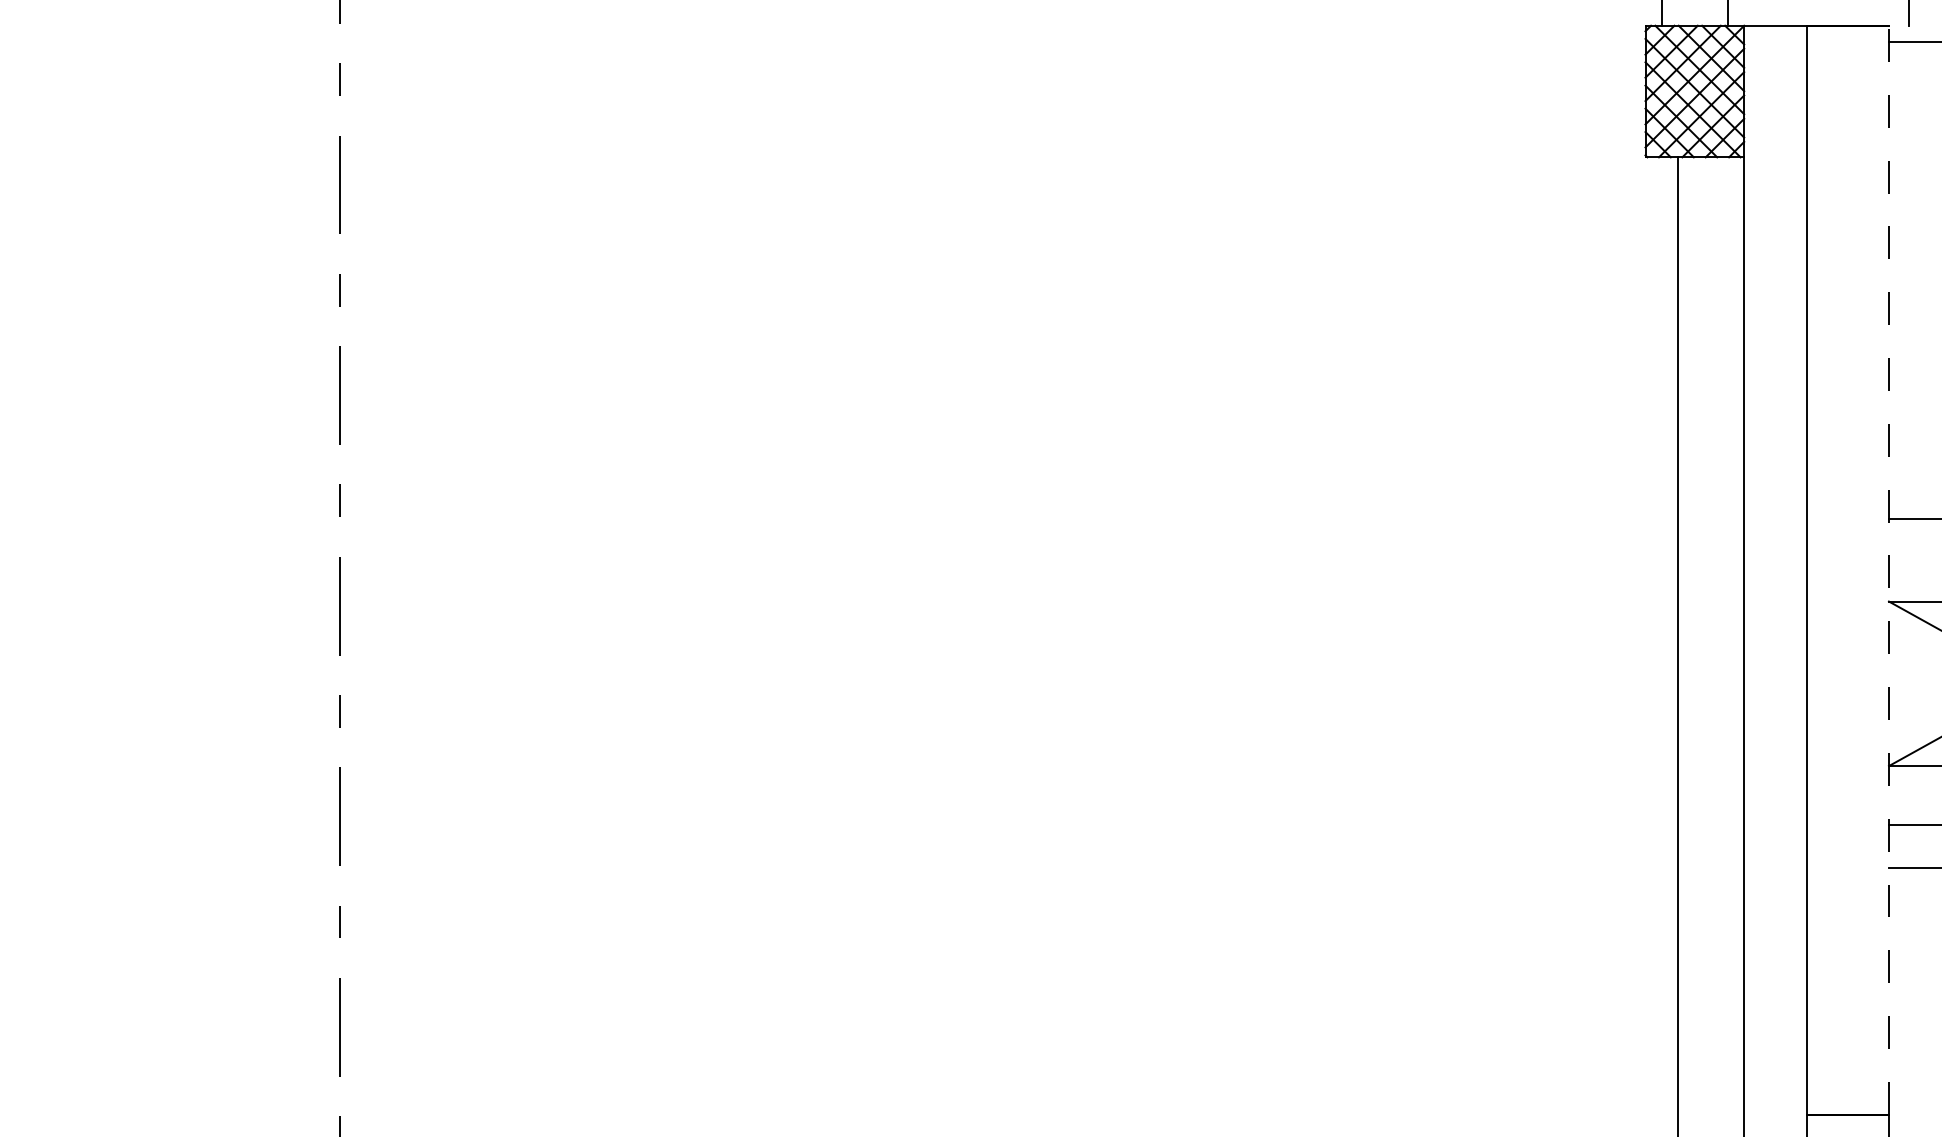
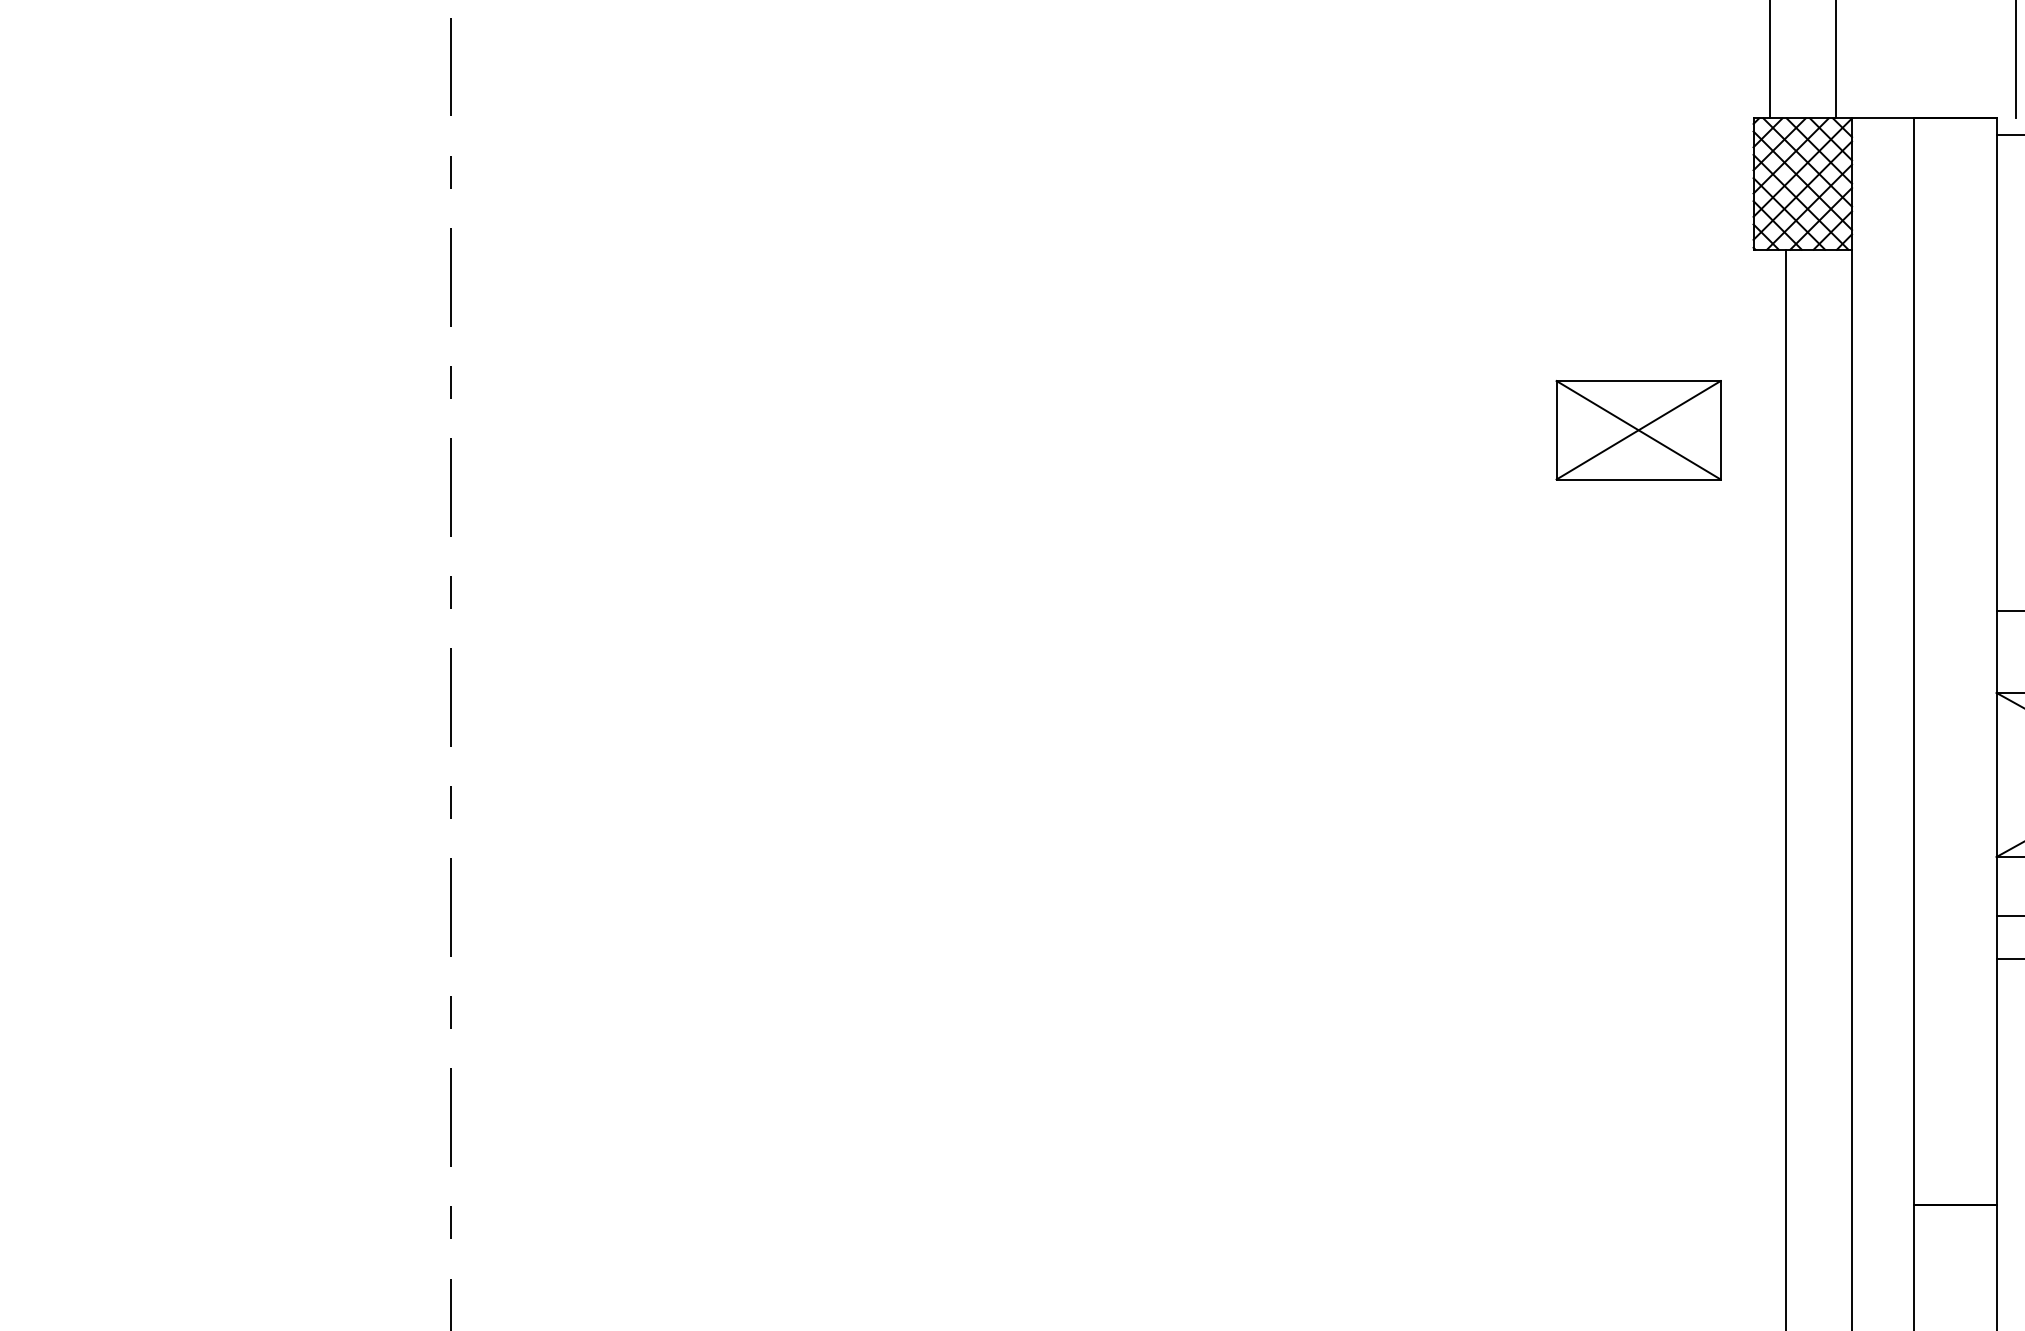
part: (1530, 338) -> (1638, 430), added
line: (1888, 570) -> (1996, 661), dashed -> solid

